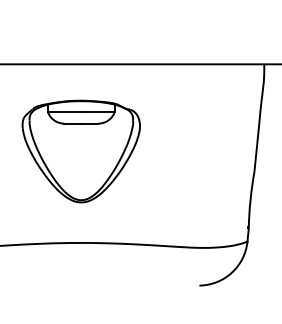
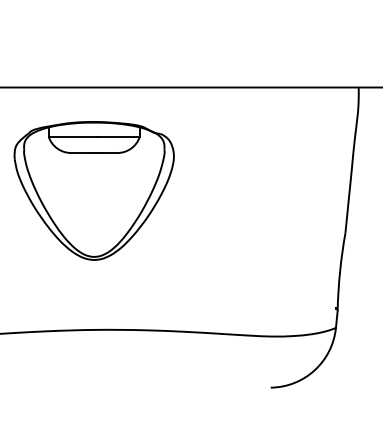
part: (80, 151) -> (93, 190), moved

